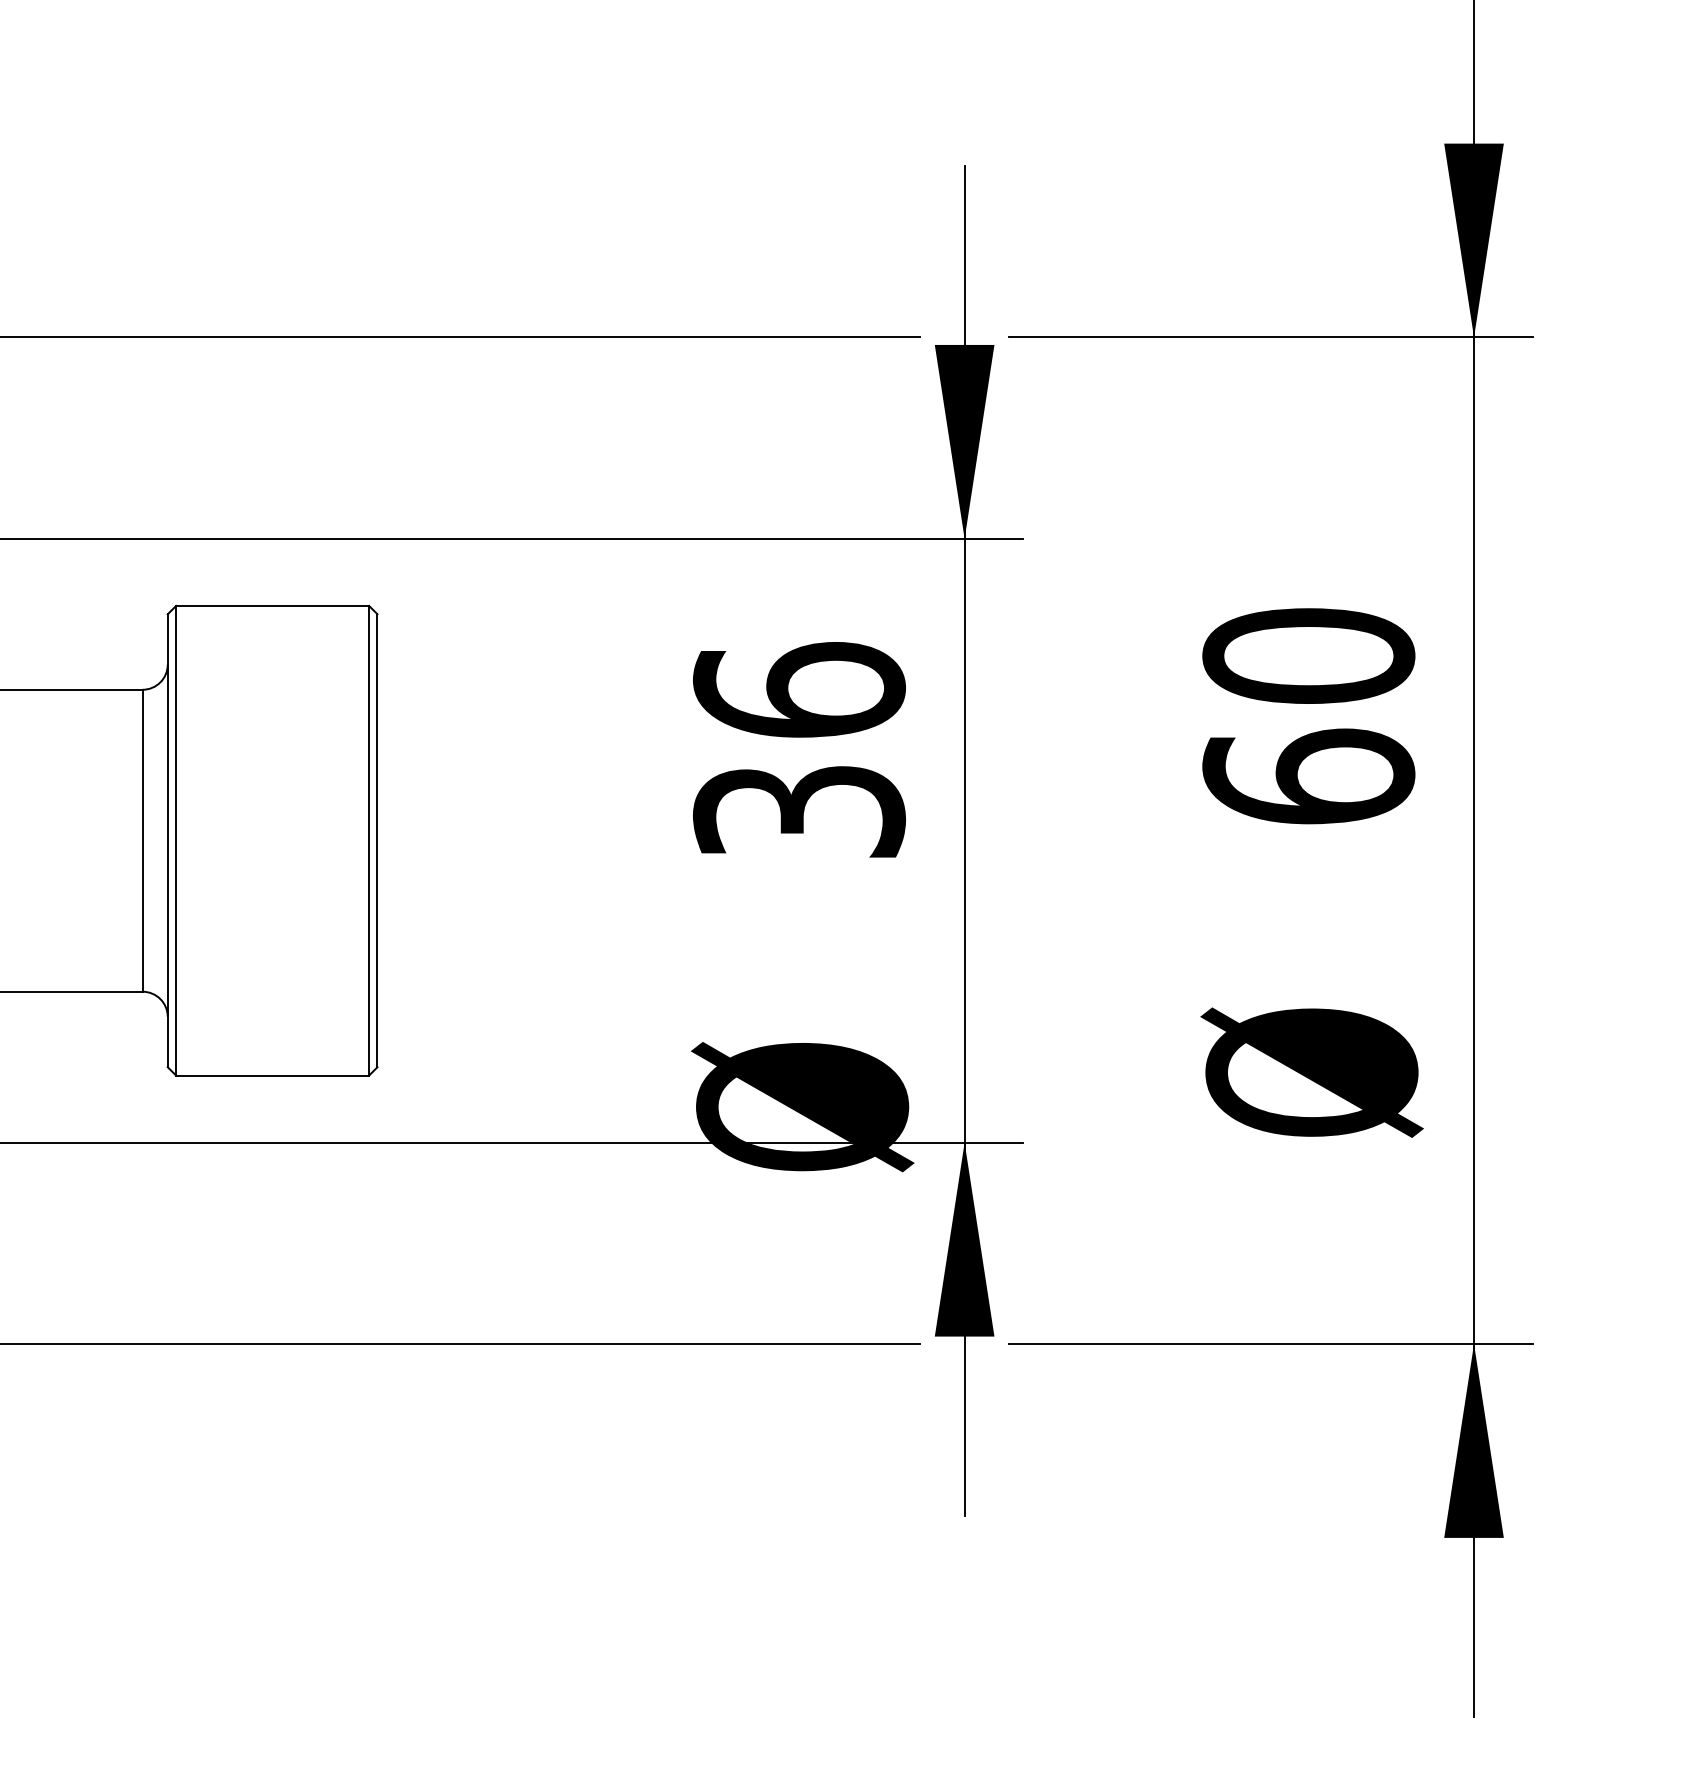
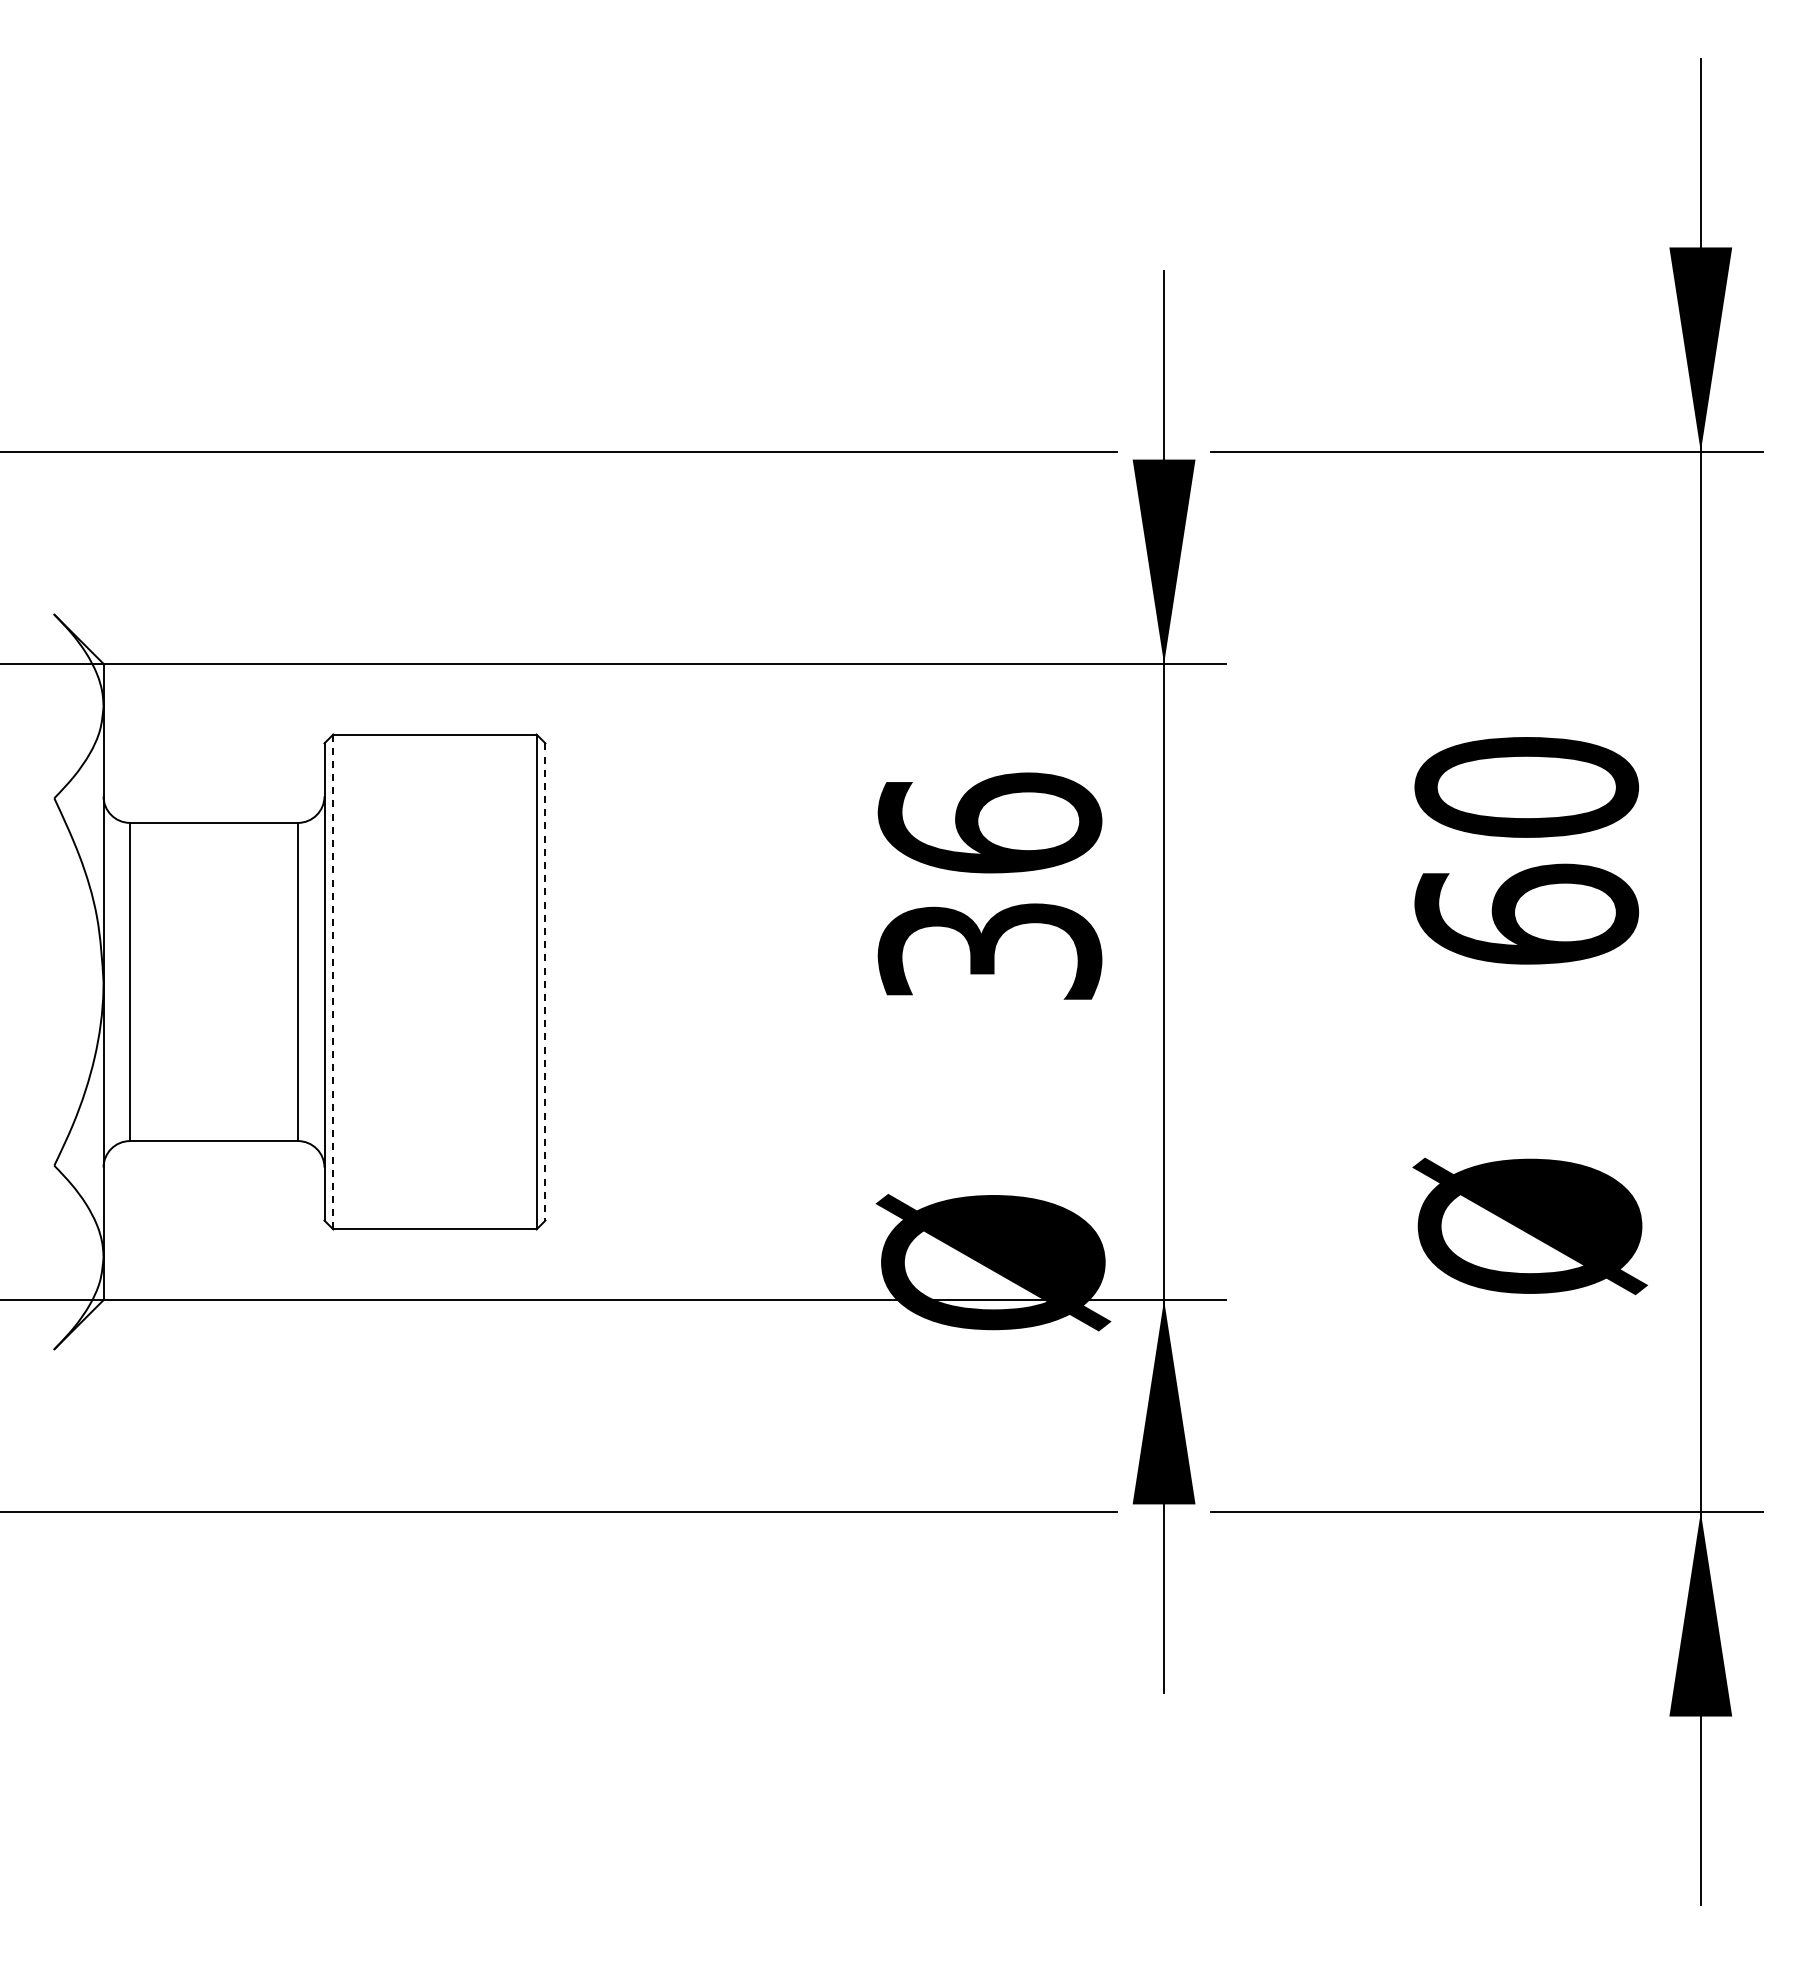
line: (377, 840) -> (545, 981), solid -> dashed
line: (176, 841) -> (333, 982), solid -> dashed

